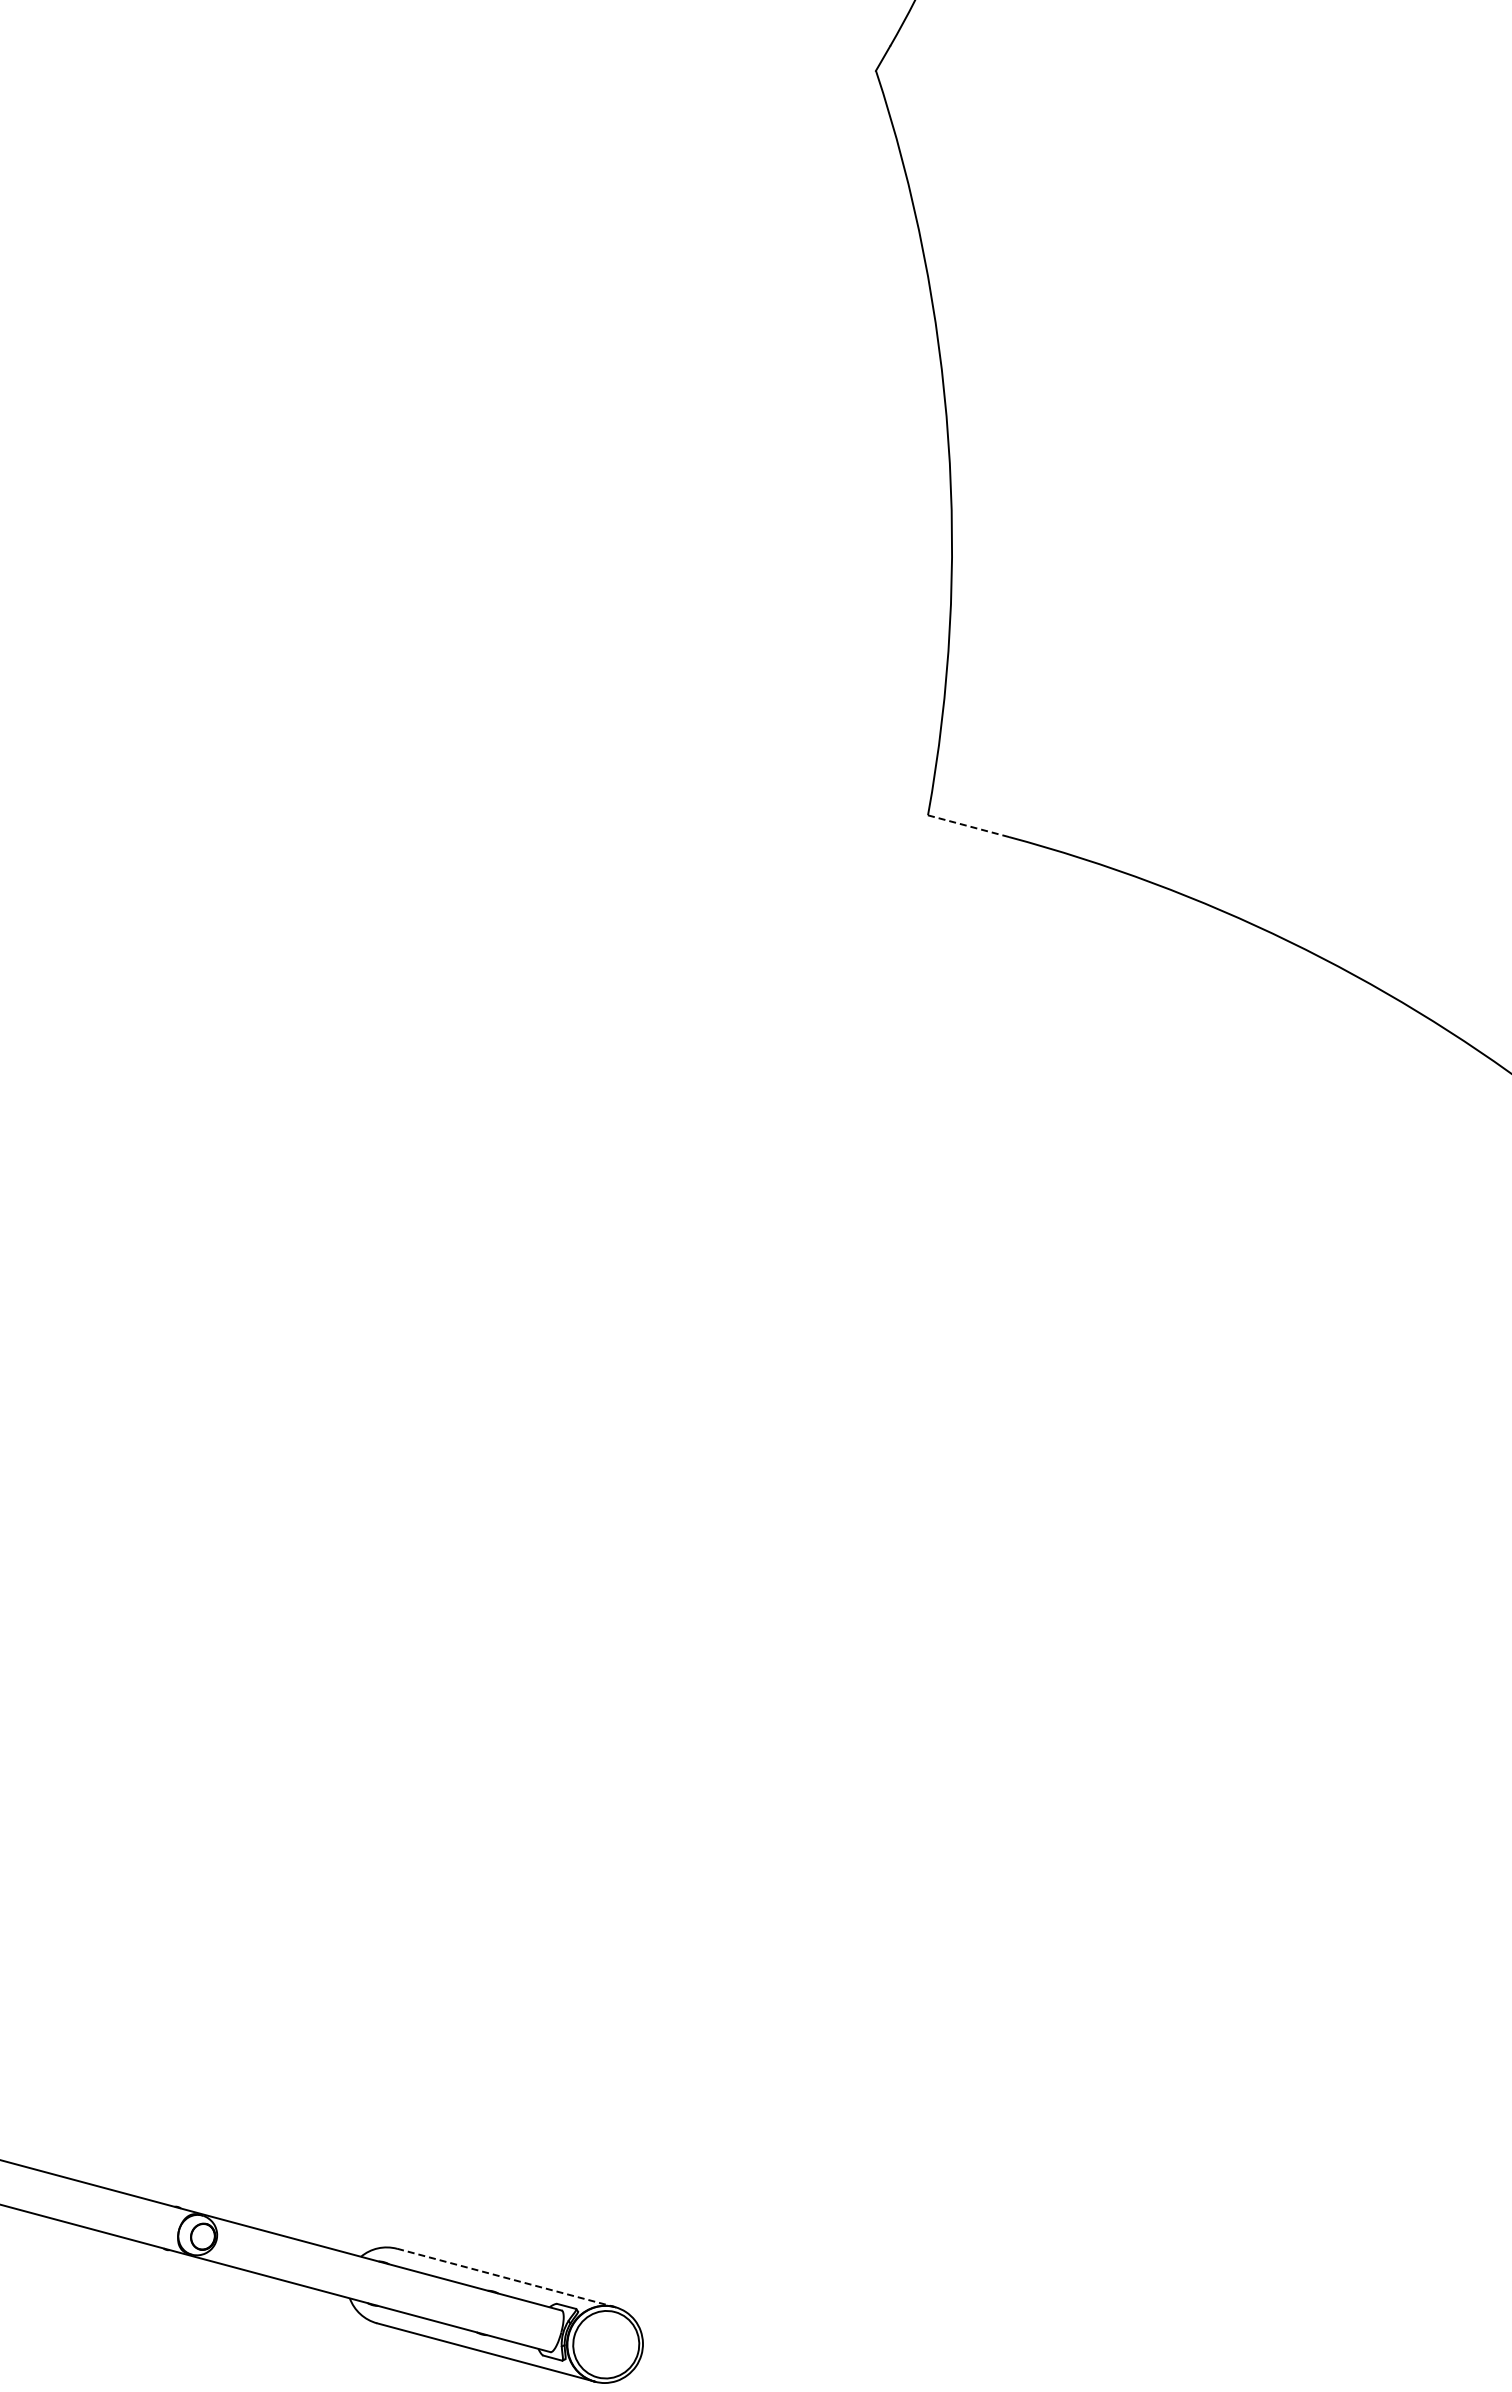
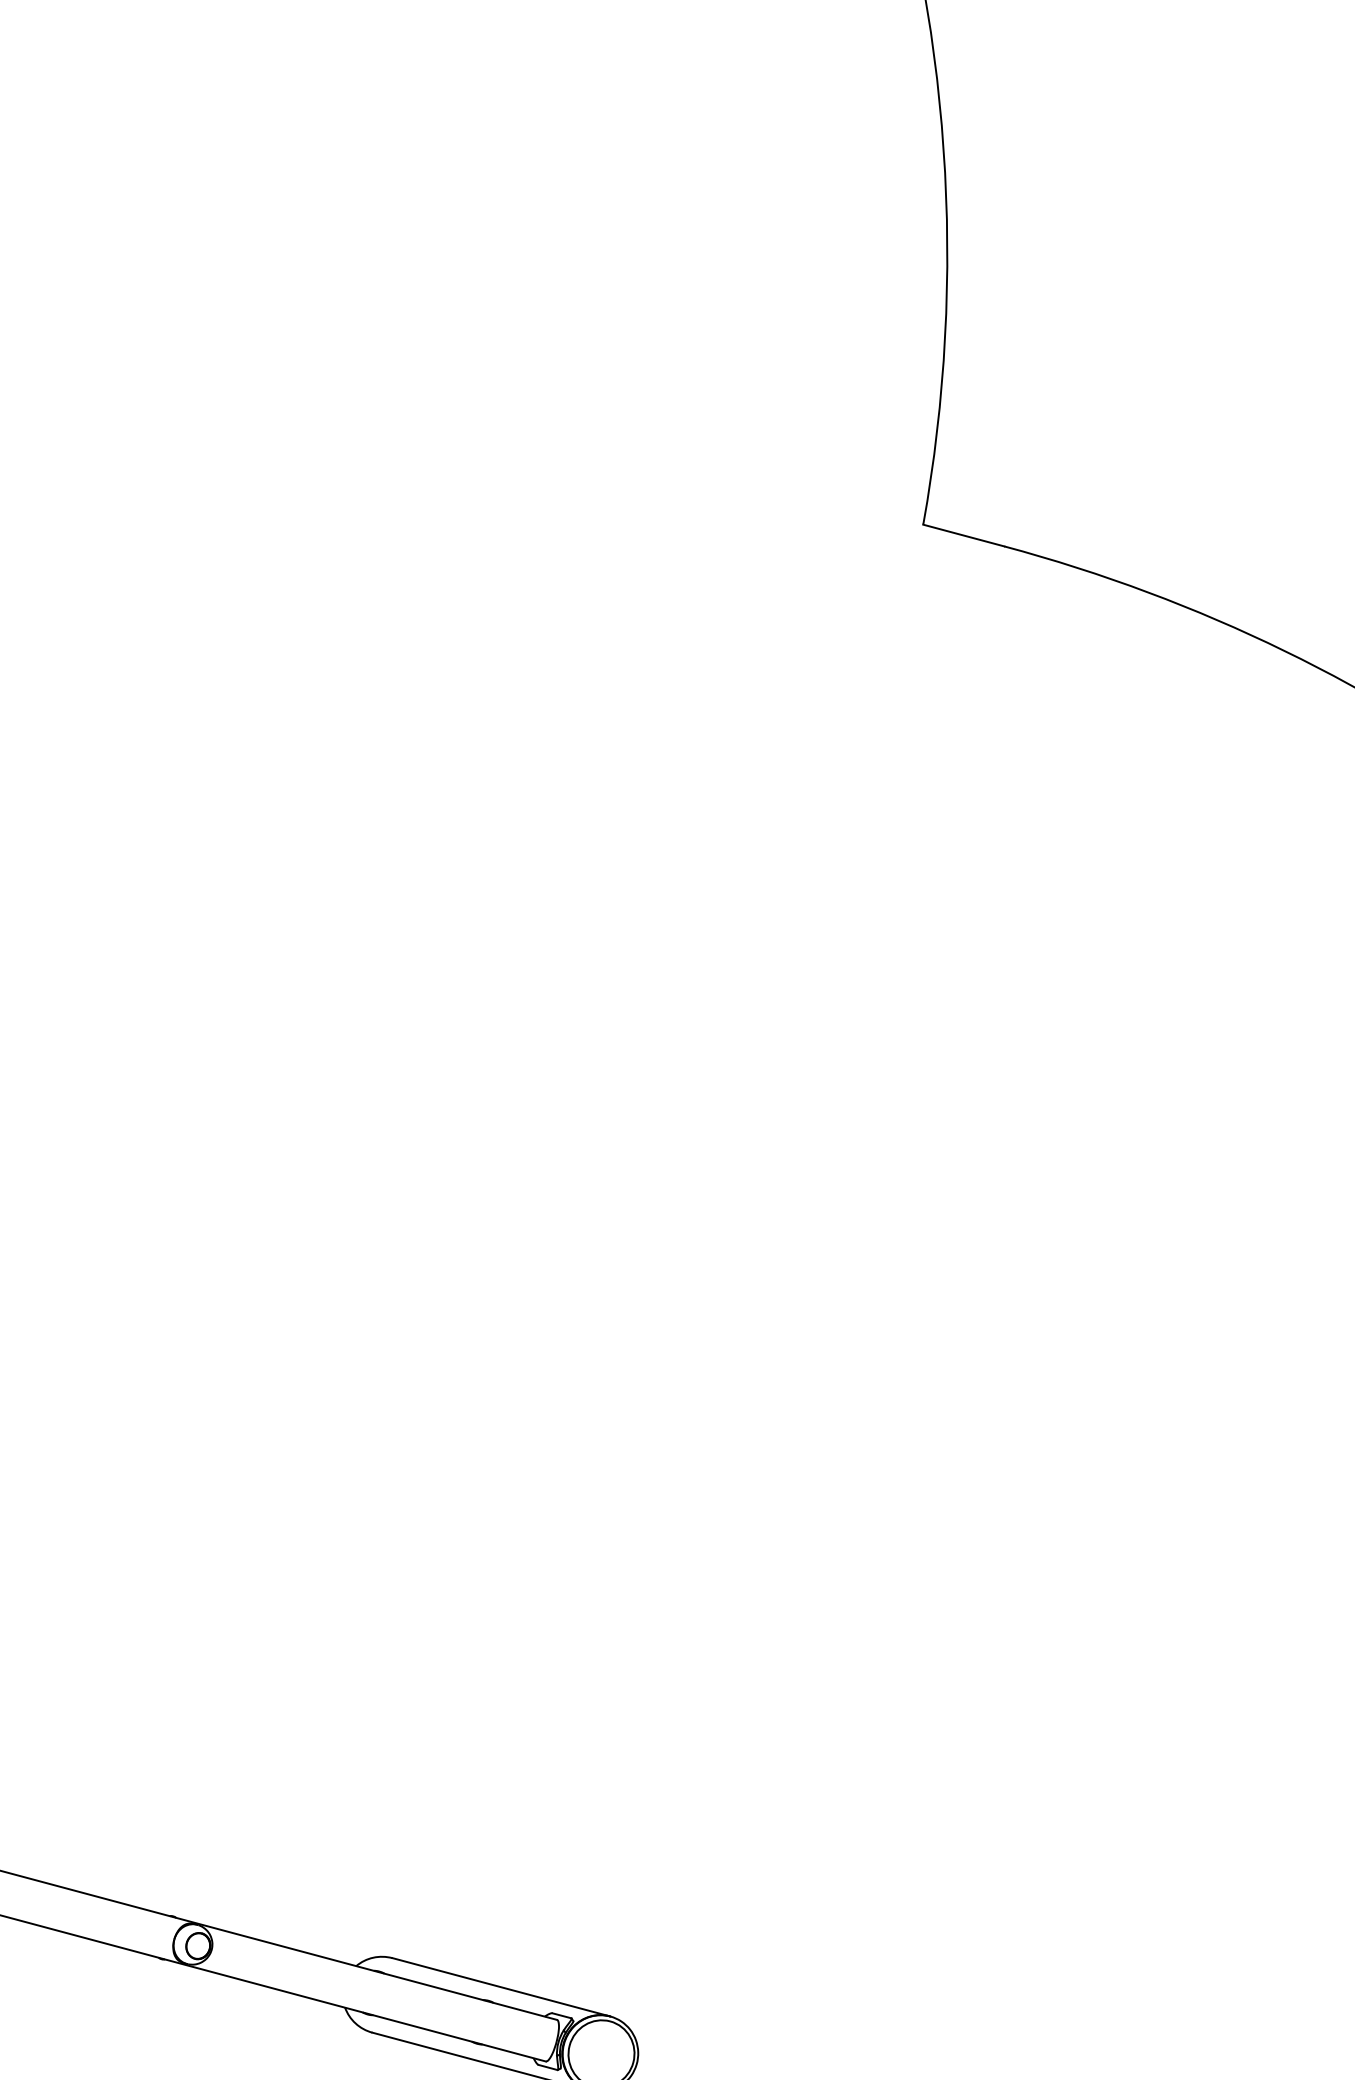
line: (968, 826) -> (963, 535), dashed -> solid
line: (505, 2277) -> (500, 1986), dashed -> solid

